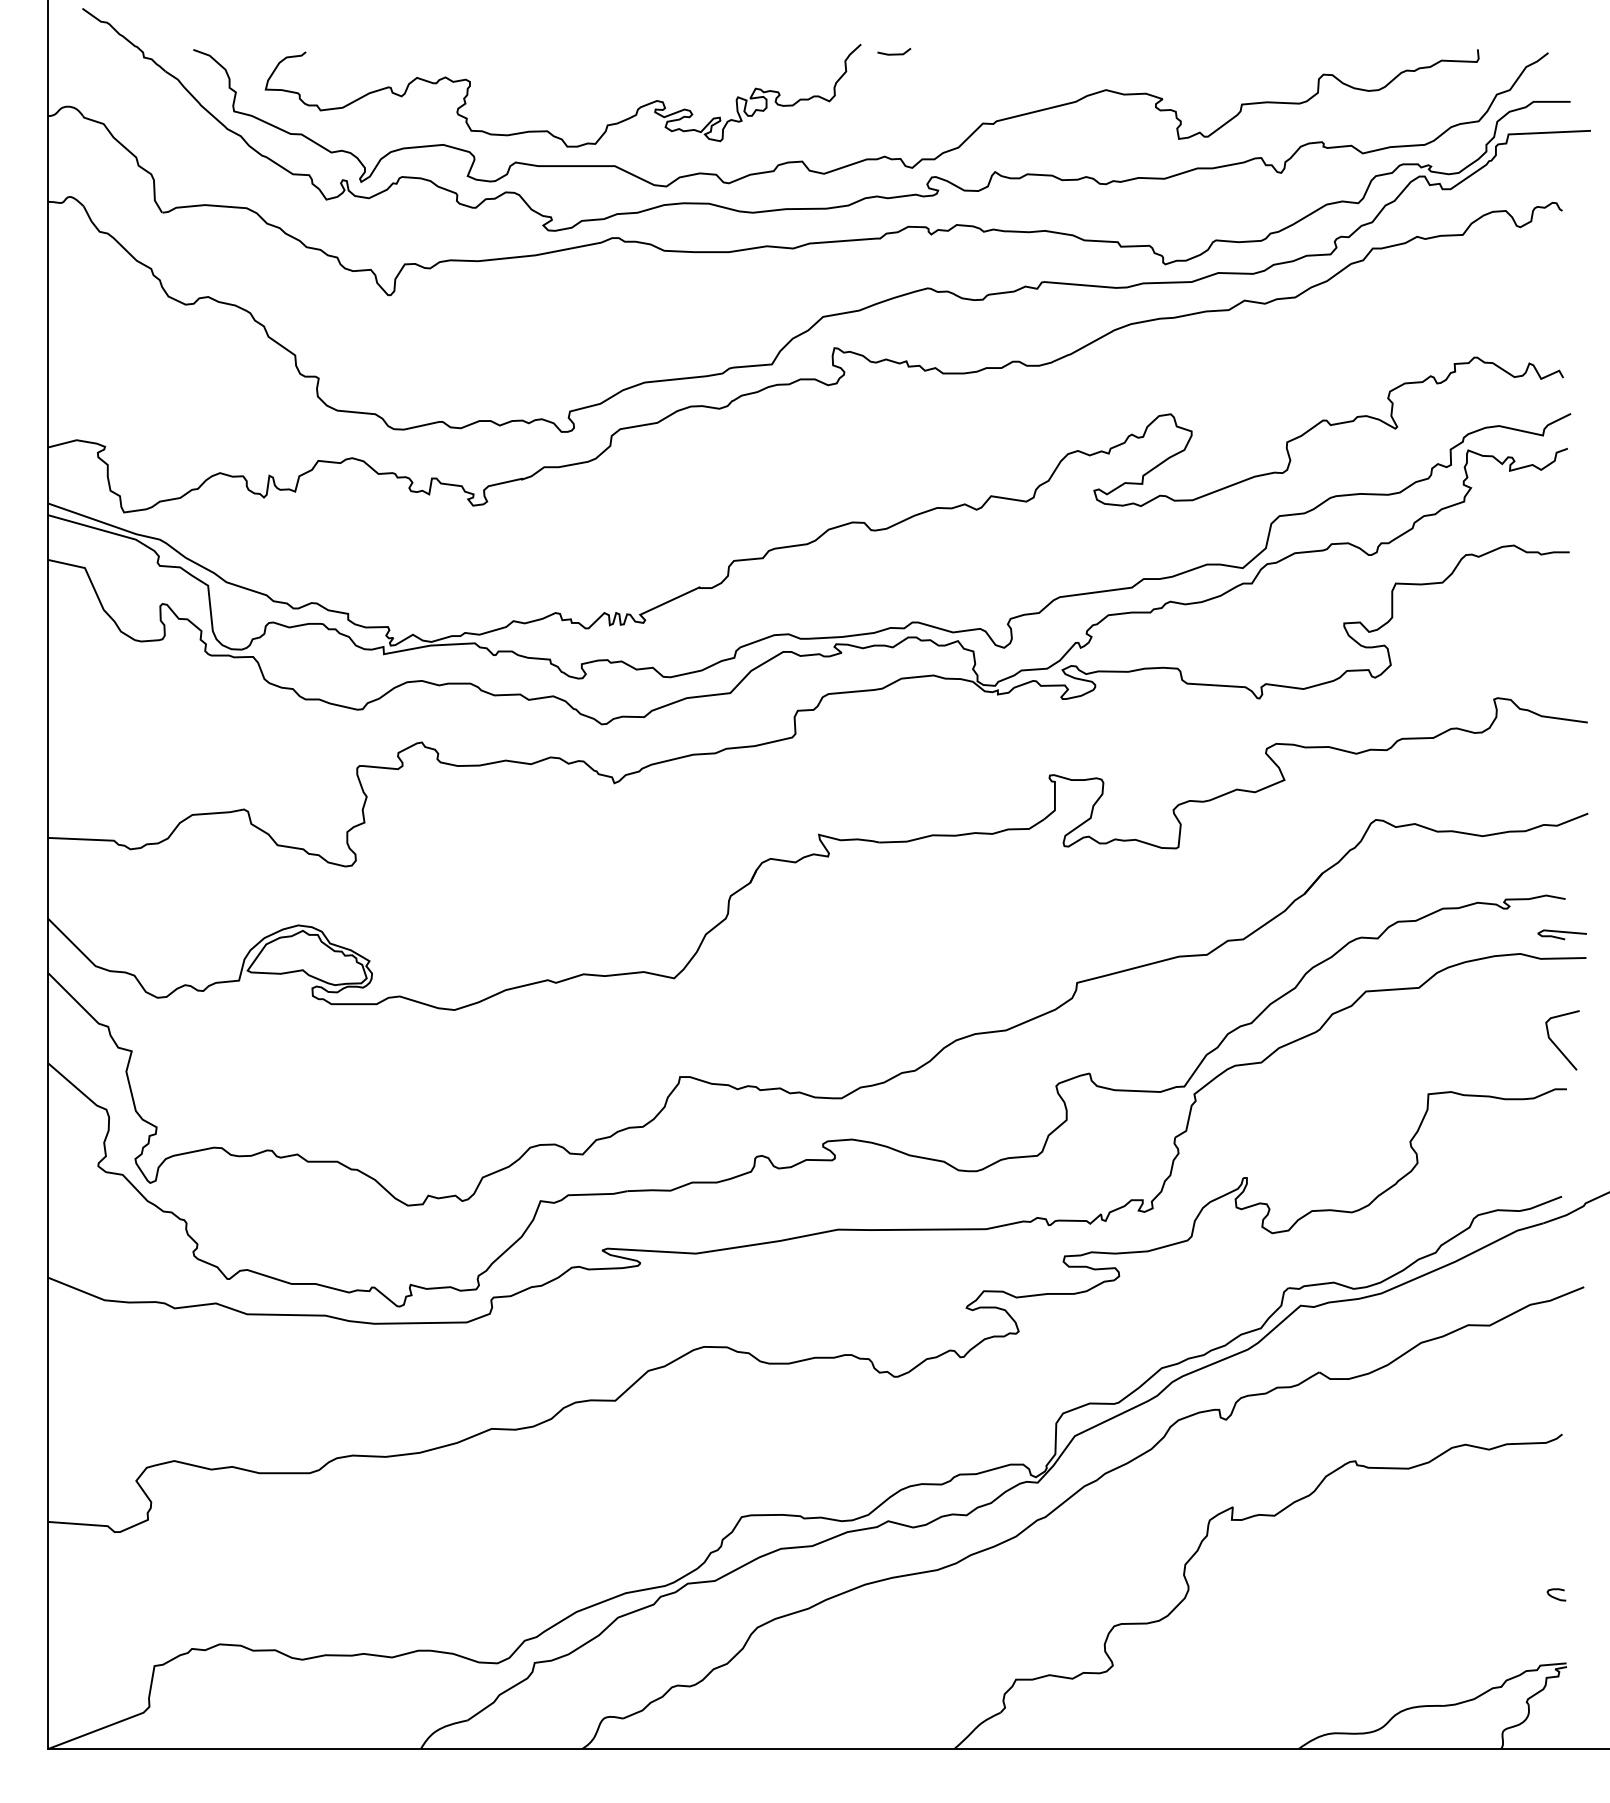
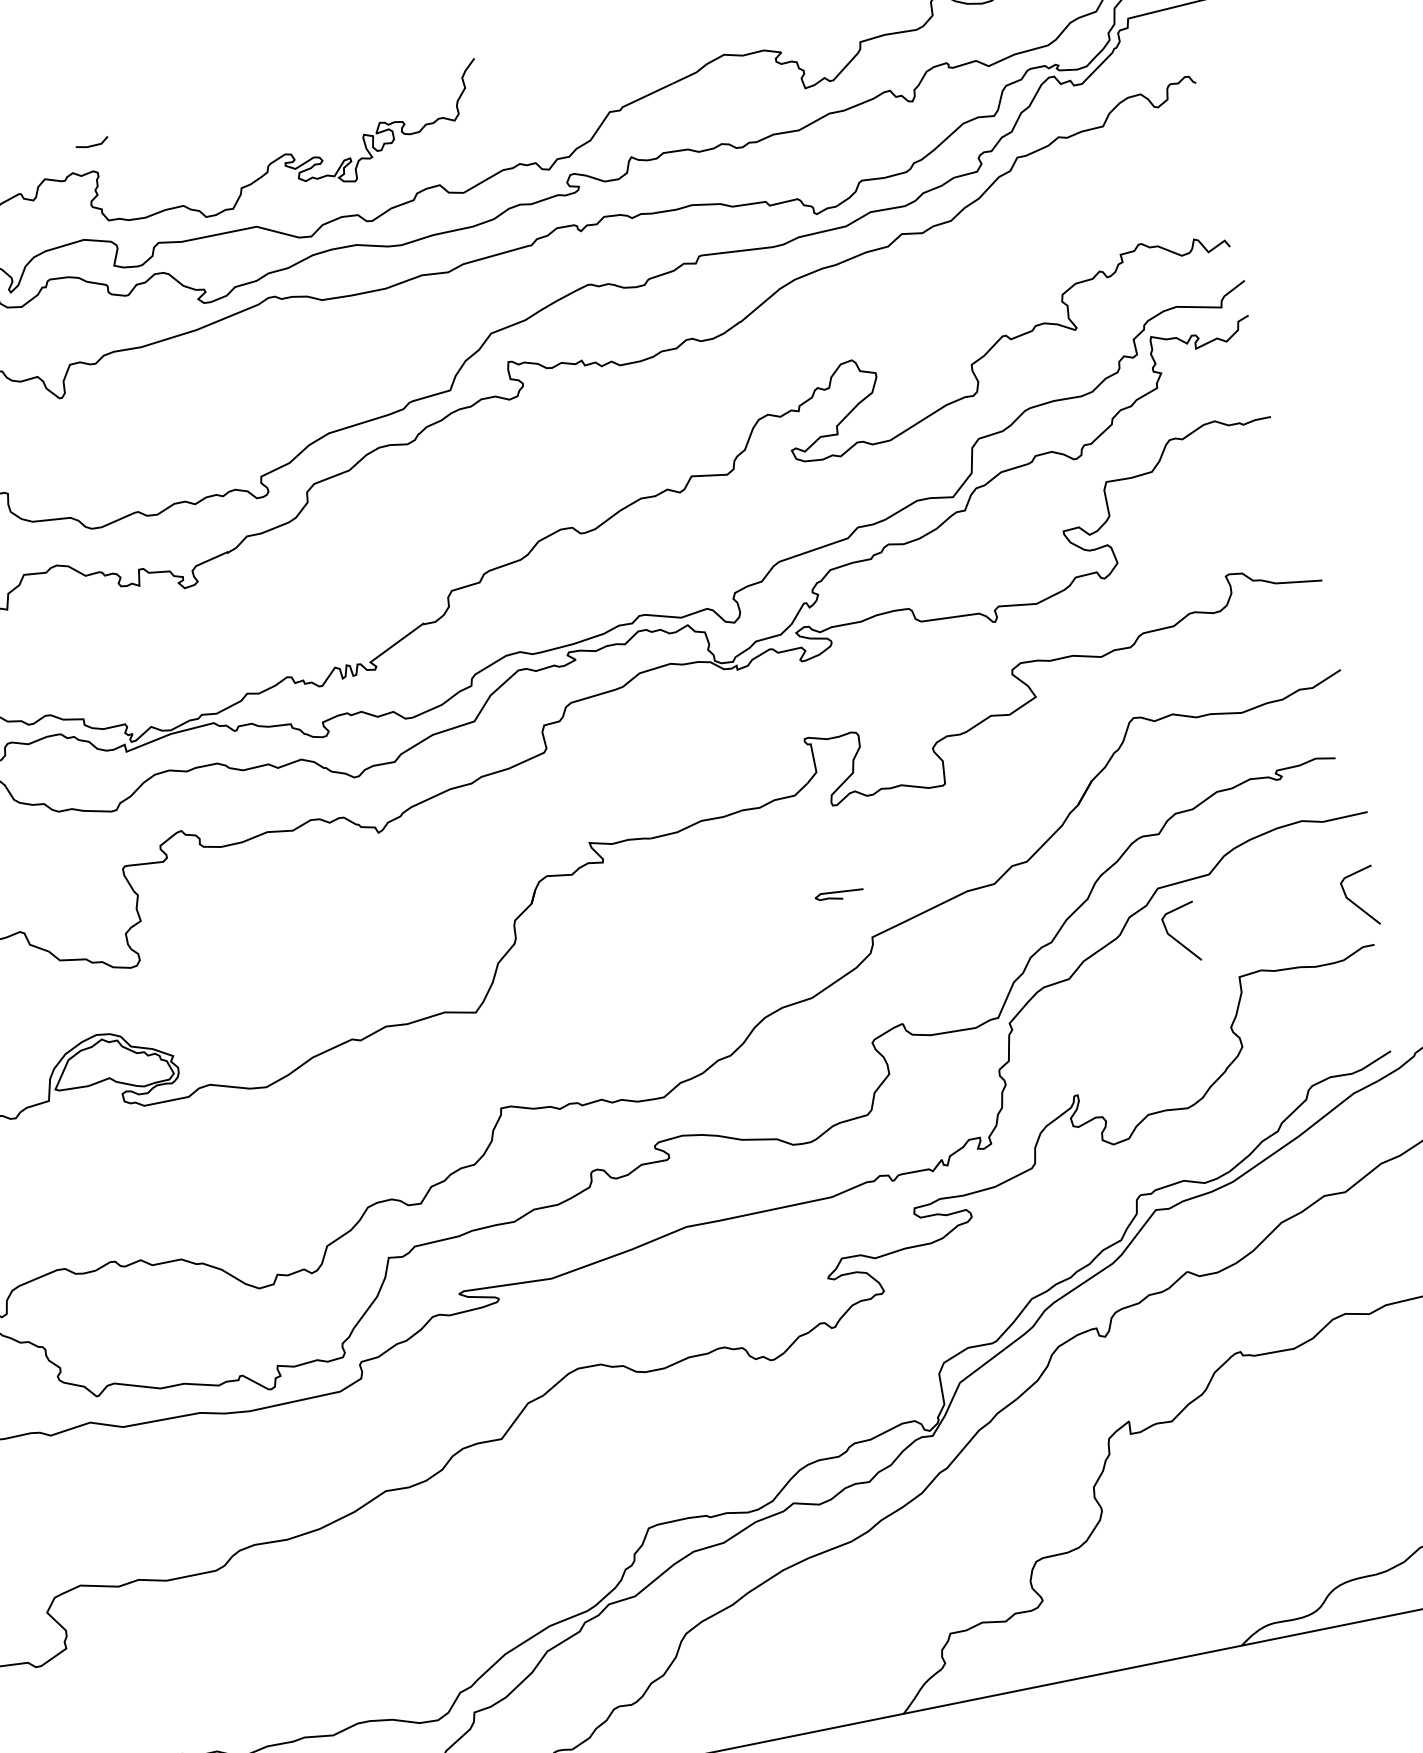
line: (894, 53) -> (92, 144), moved
curve: (1561, 932) -> (838, 892), moved
line: (1374, 1044) -> (1176, 938), added

